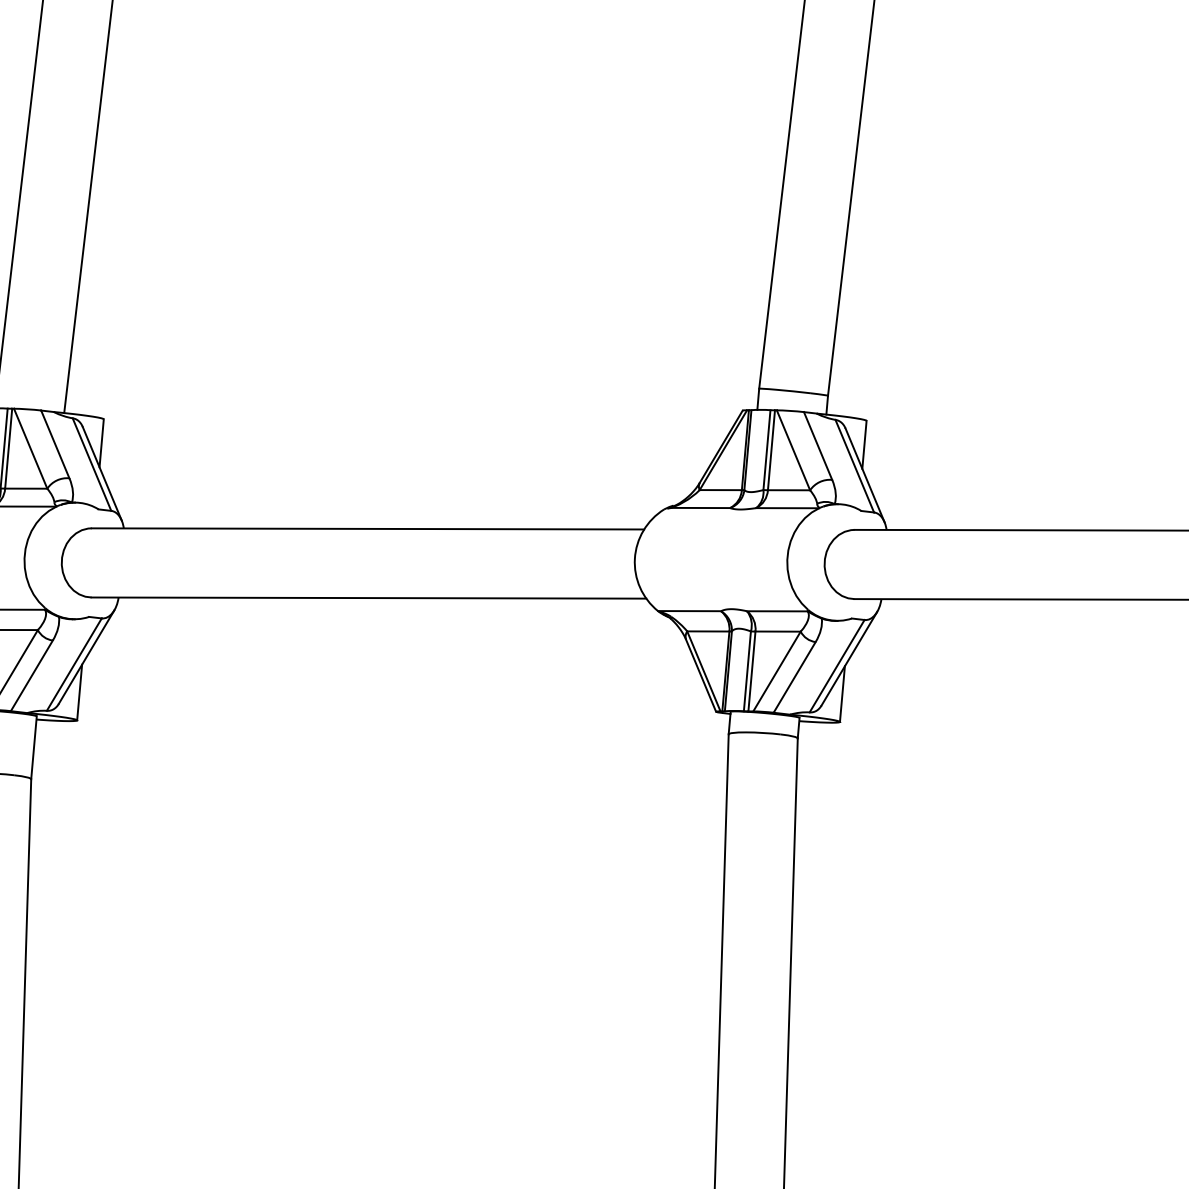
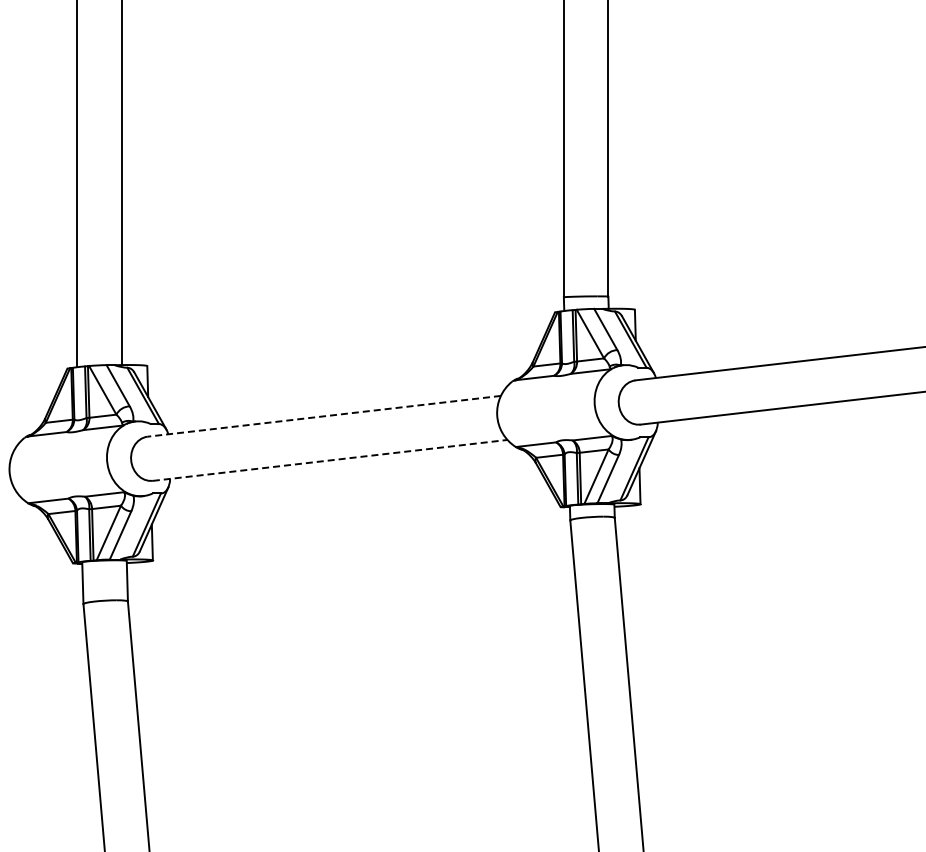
line: (368, 529) -> (324, 416), solid -> dashed
line: (369, 598) -> (330, 460), solid -> dashed

